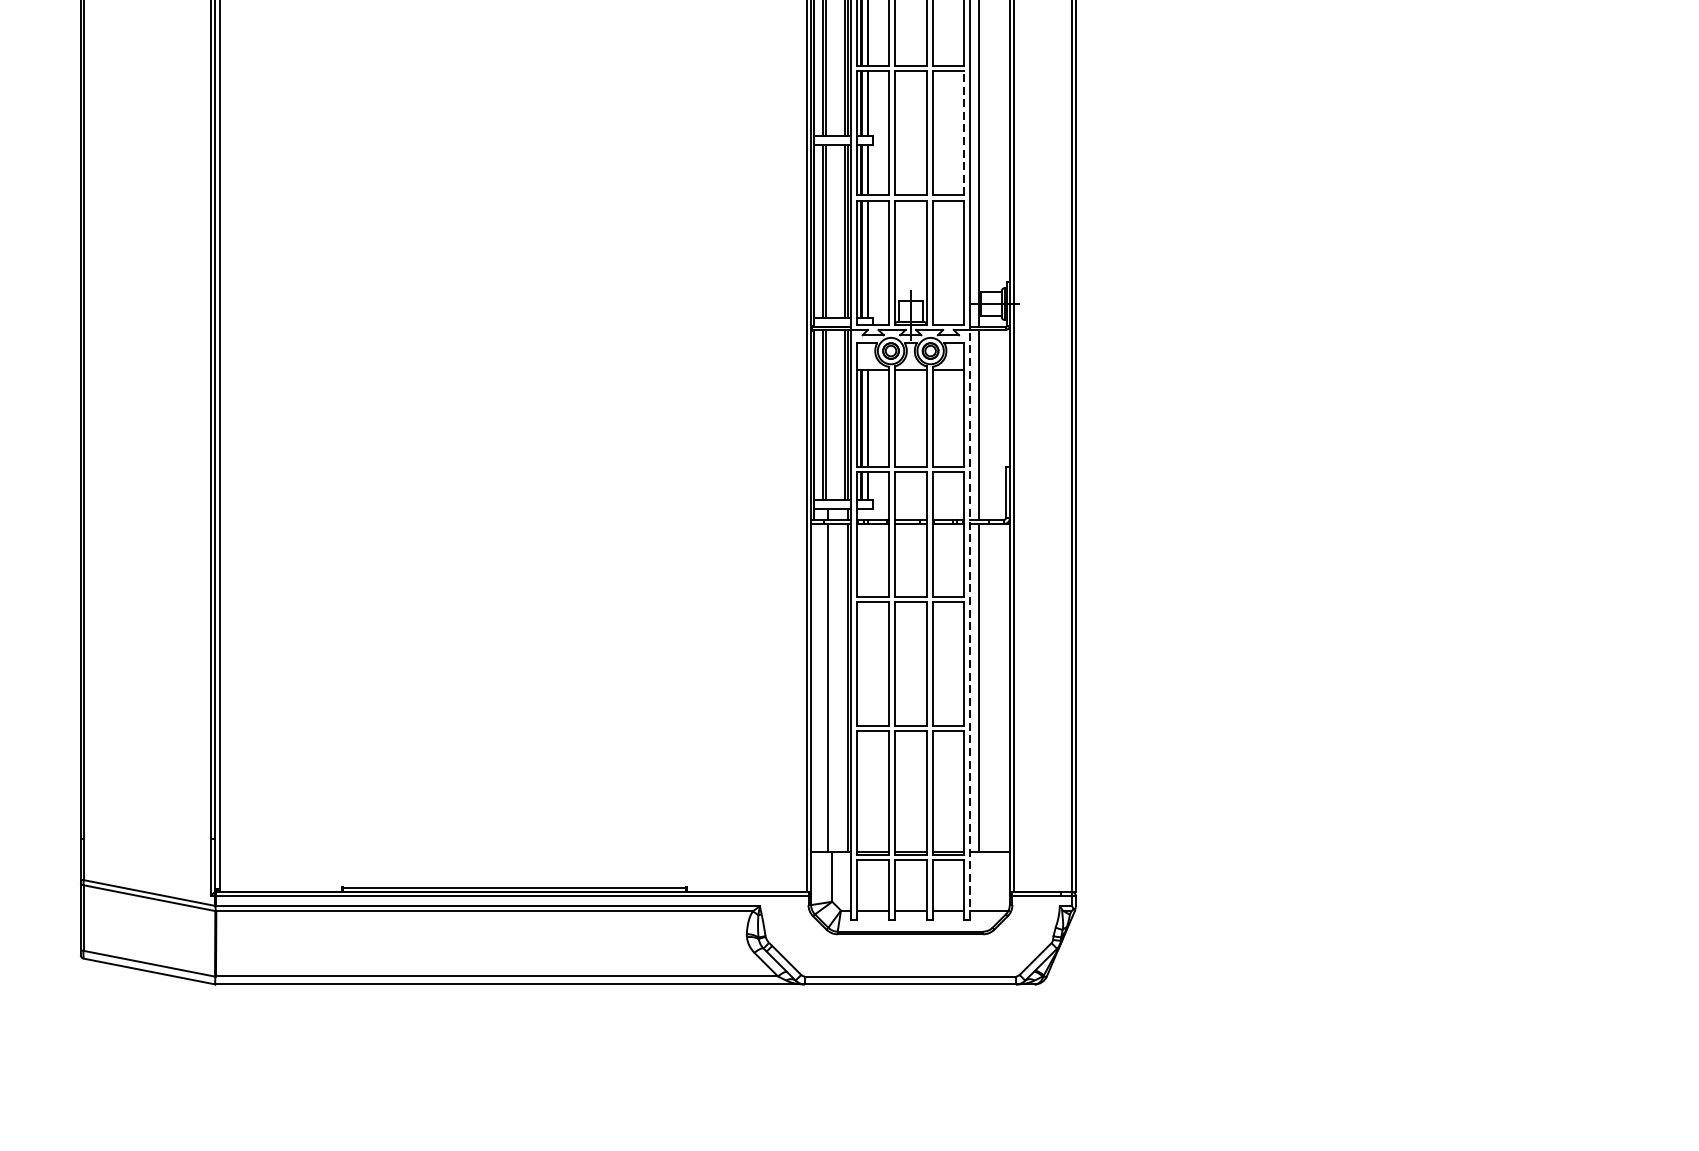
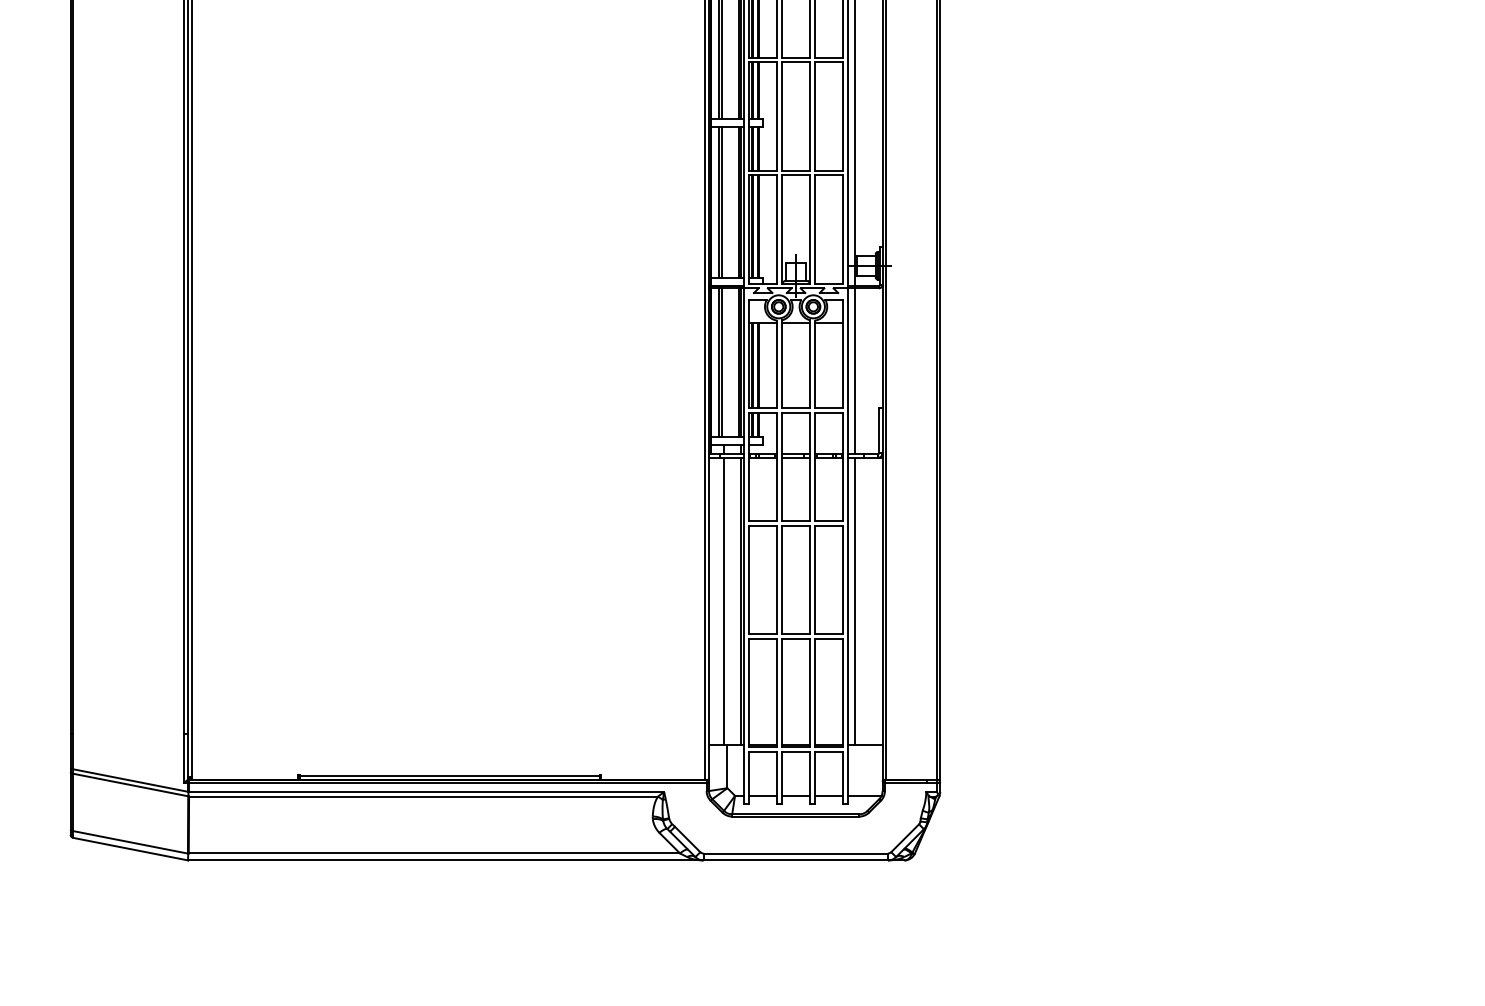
line: (963, 133) -> (842, 116), dashed -> solid
line: (970, 625) -> (848, 546), dashed -> solid

